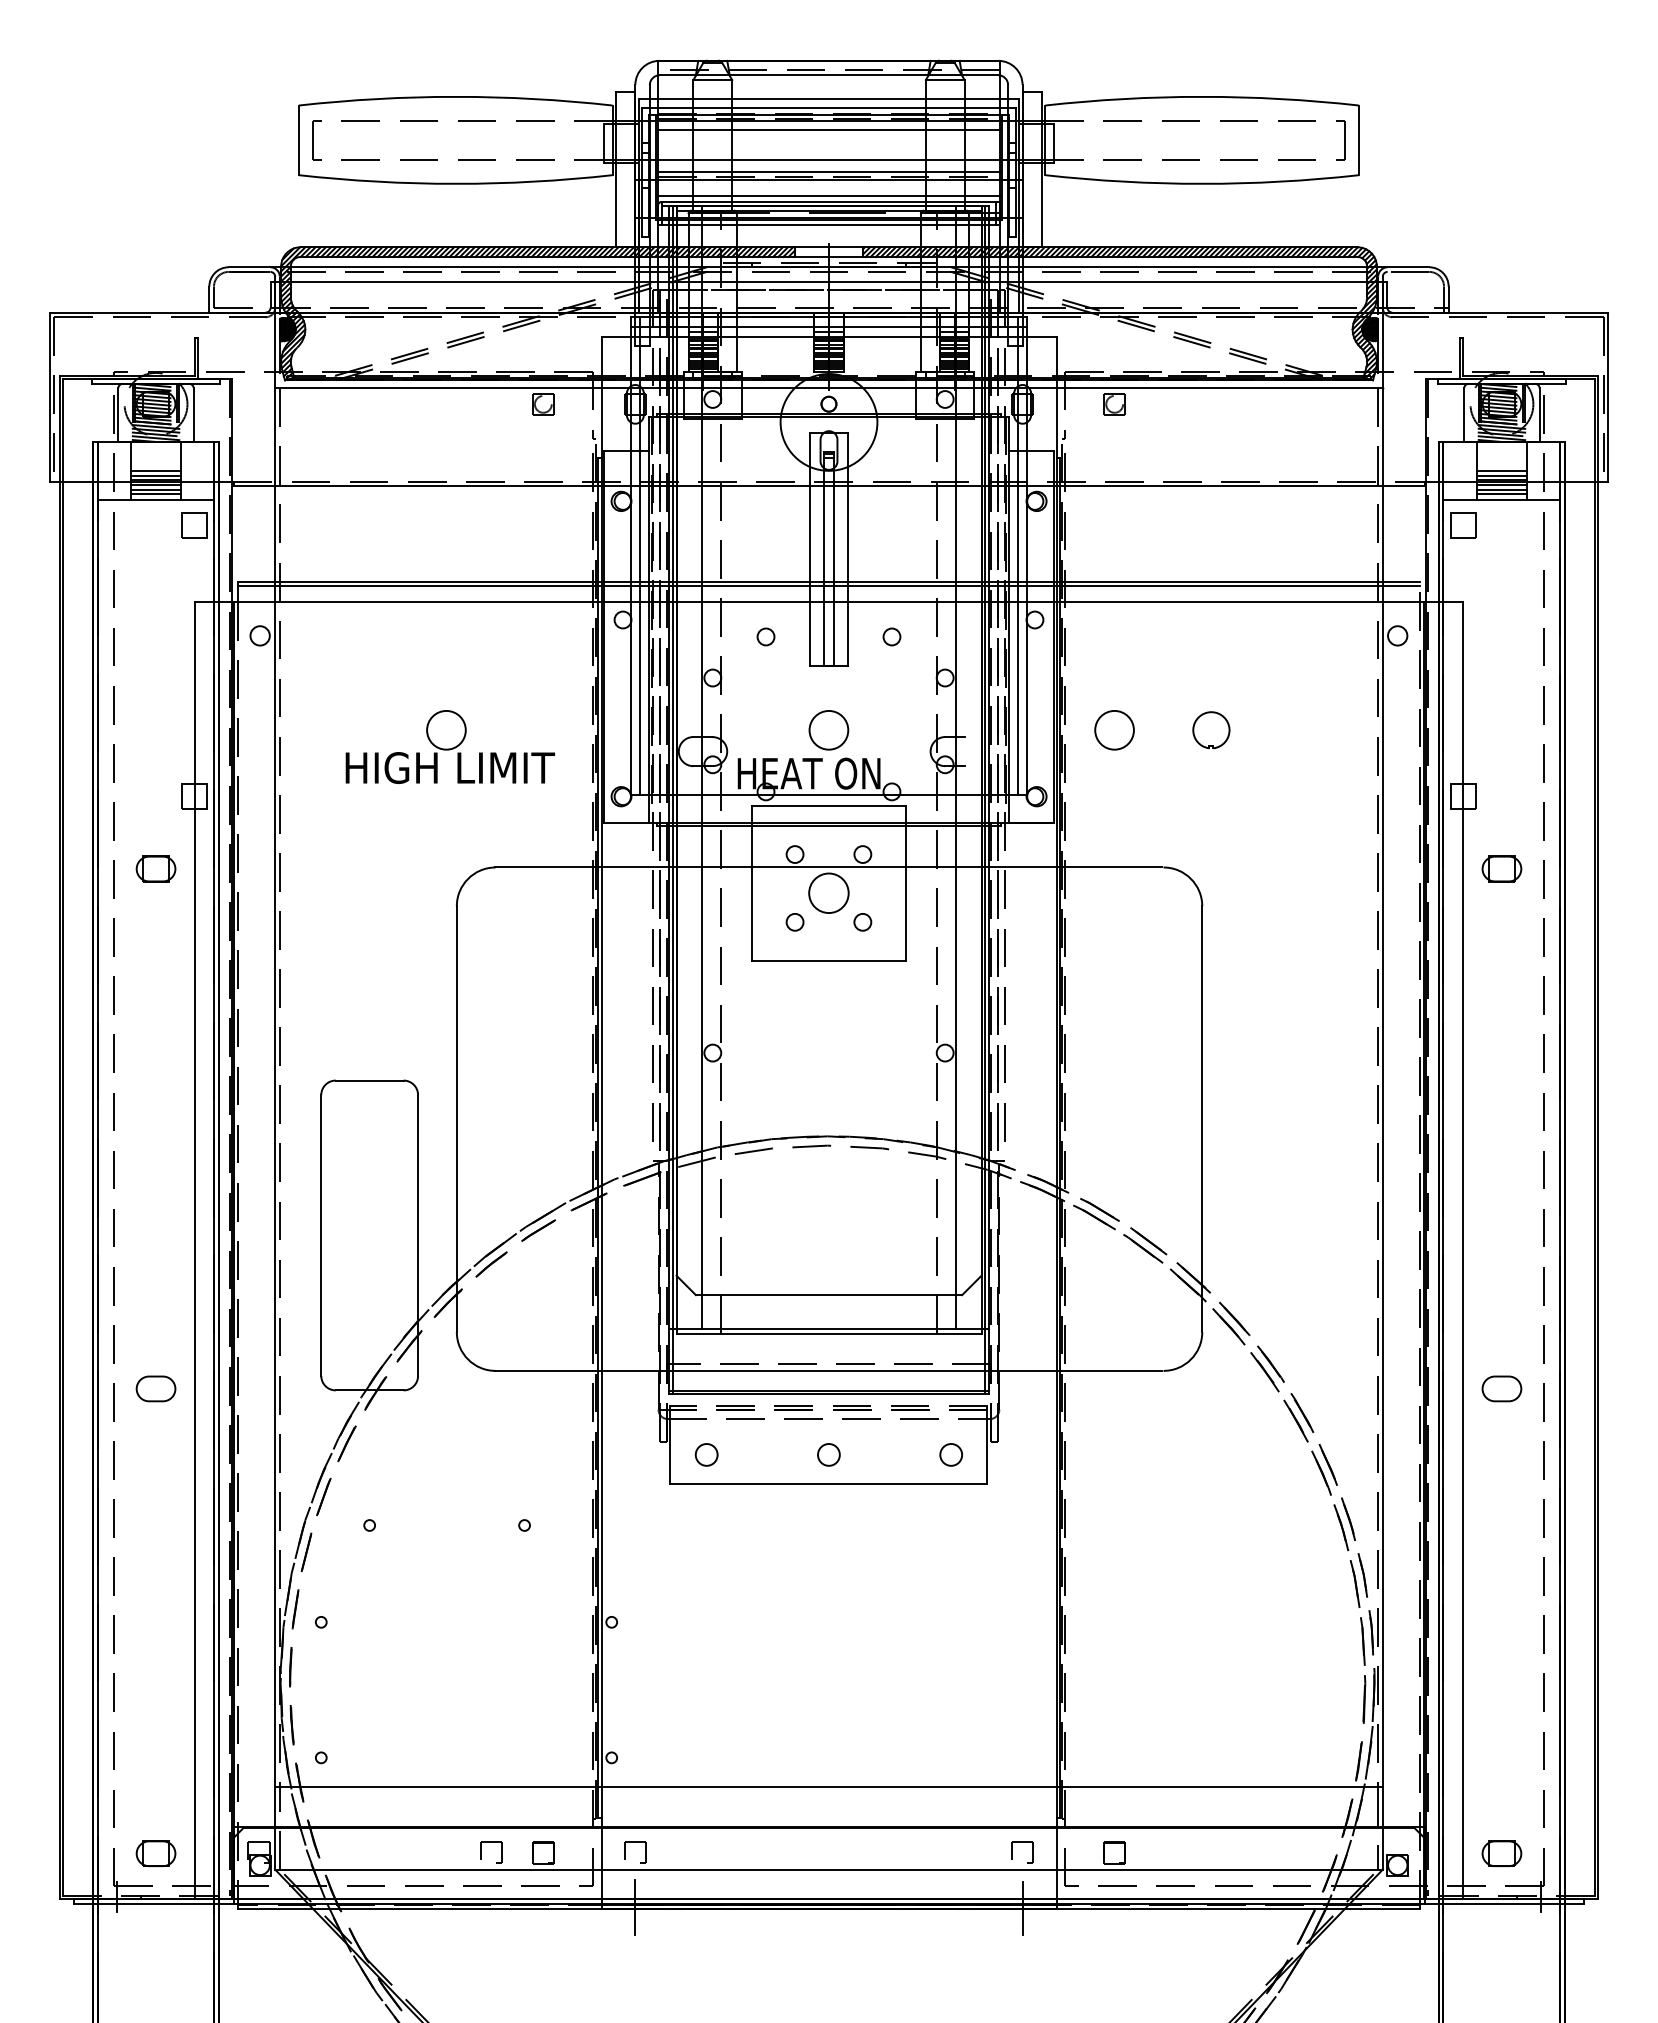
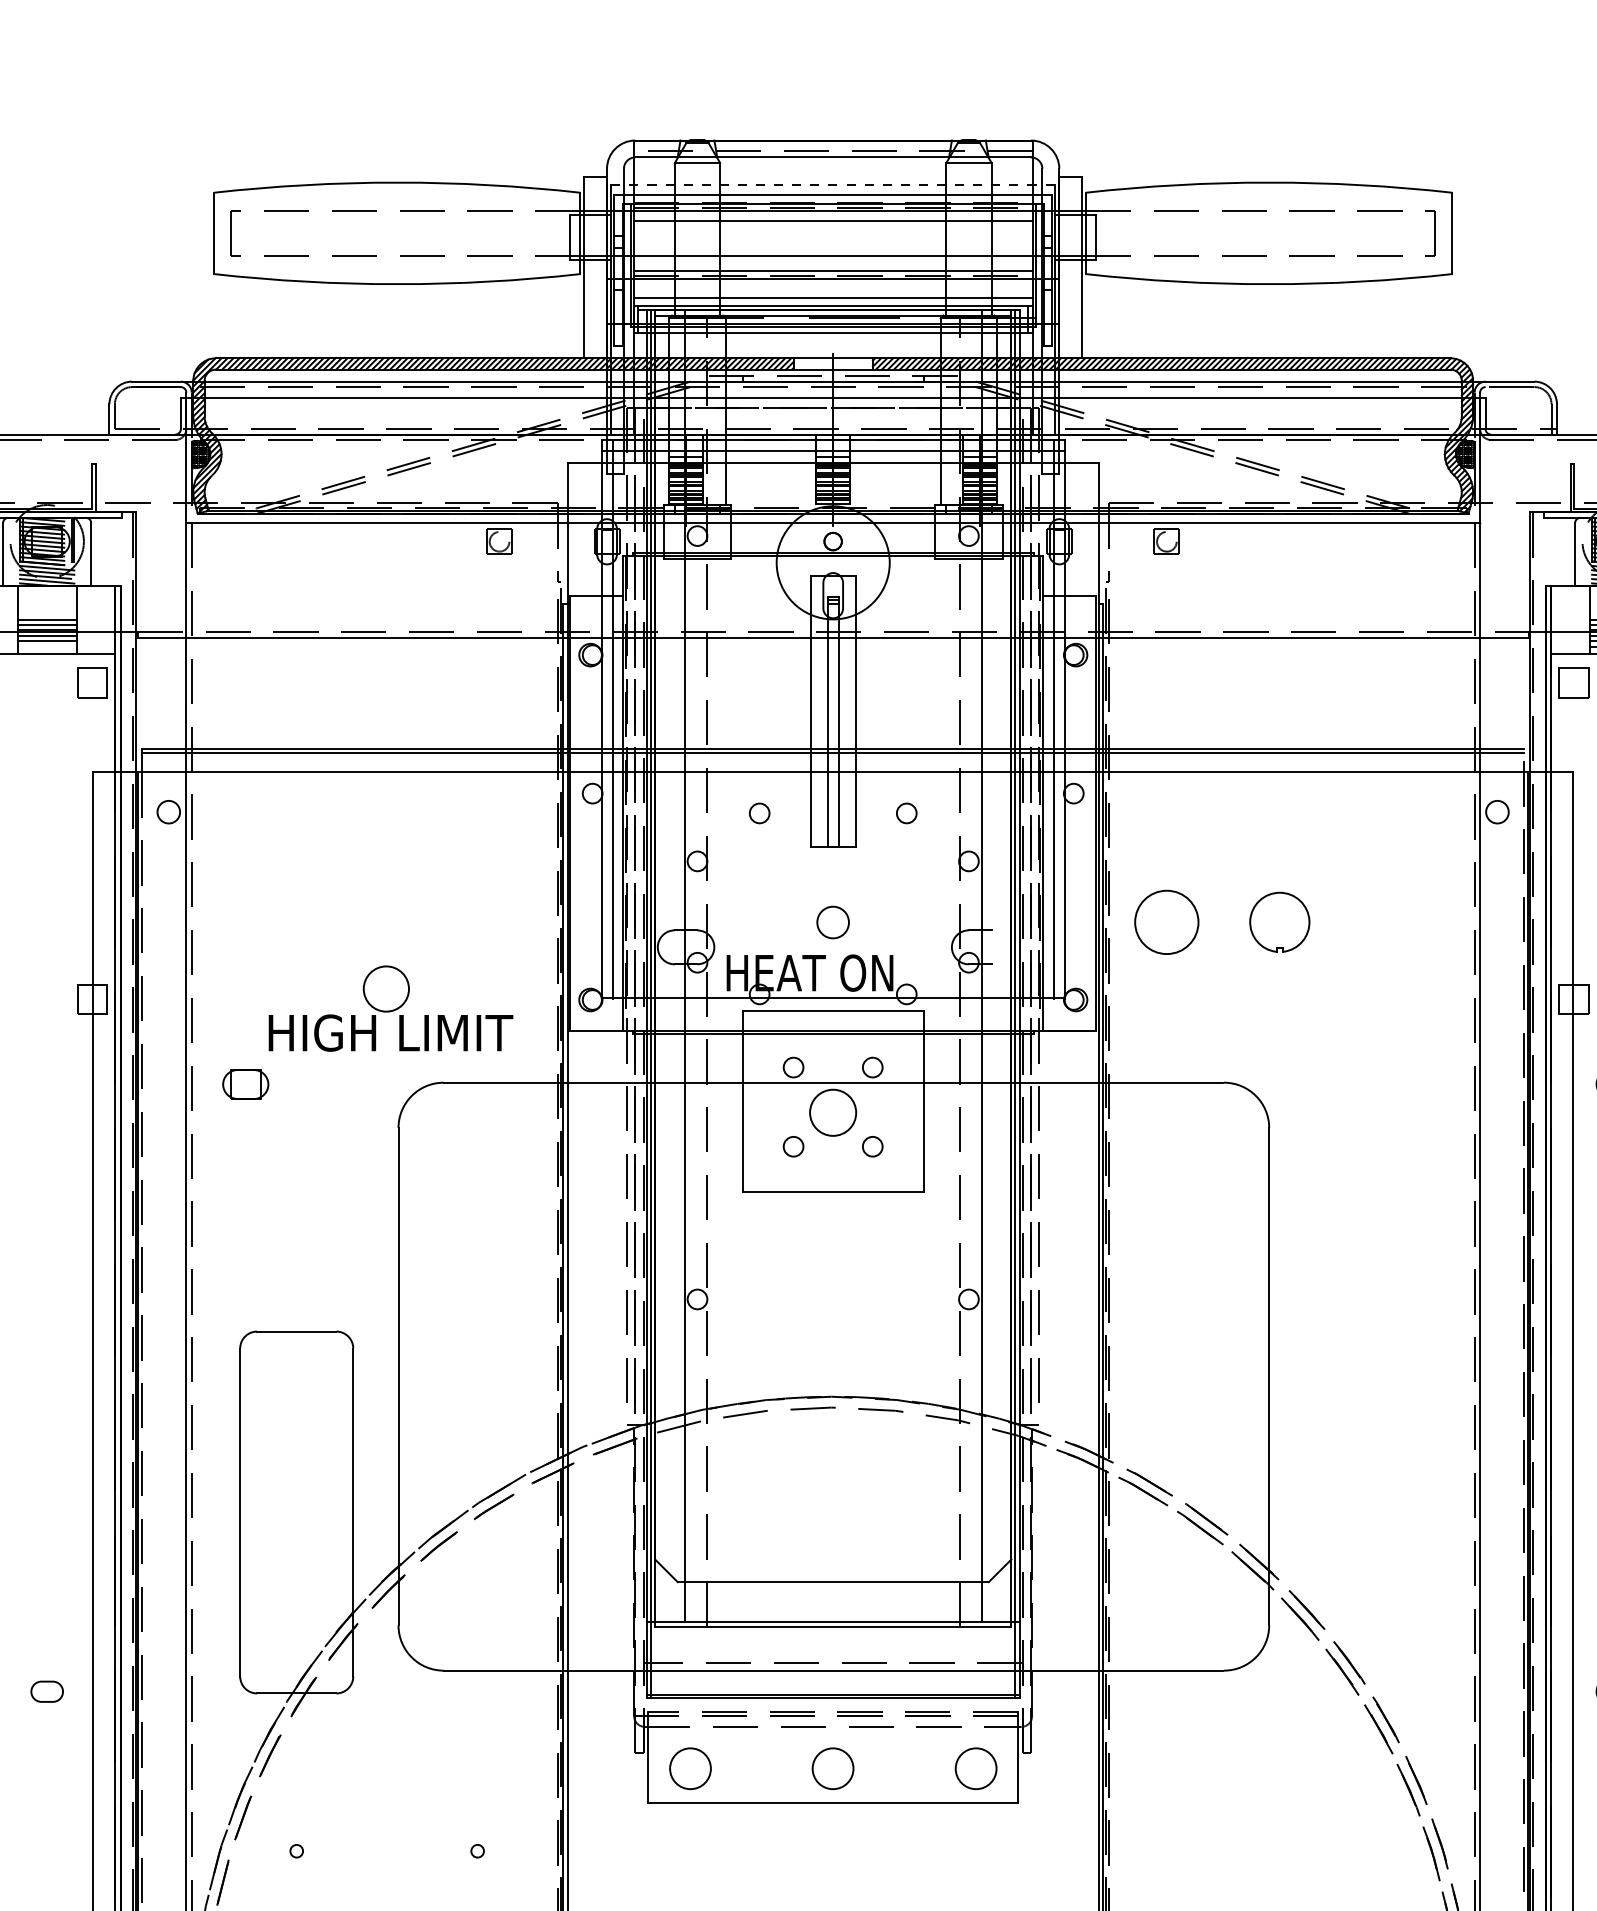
line: (829, 98) -> (833, 184), solid -> dashed
line: (155, 494) -> (46, 647), removed
circle: (828, 730) -> (832, 922), size x0.7
circle: (1114, 730) -> (1166, 922), size x1.4
part: (1211, 730) -> (1279, 922), size x1.4
part: (449, 746) -> (389, 1007), moved
part: (155, 868) -> (245, 1083), moved
part: (155, 1388) -> (46, 1691), size x0.7
circle: (706, 1454) -> (690, 1768), size x1.6
circle: (828, 1454) -> (832, 1768), size x1.6
circle: (950, 1454) -> (975, 1768), size x1.6

